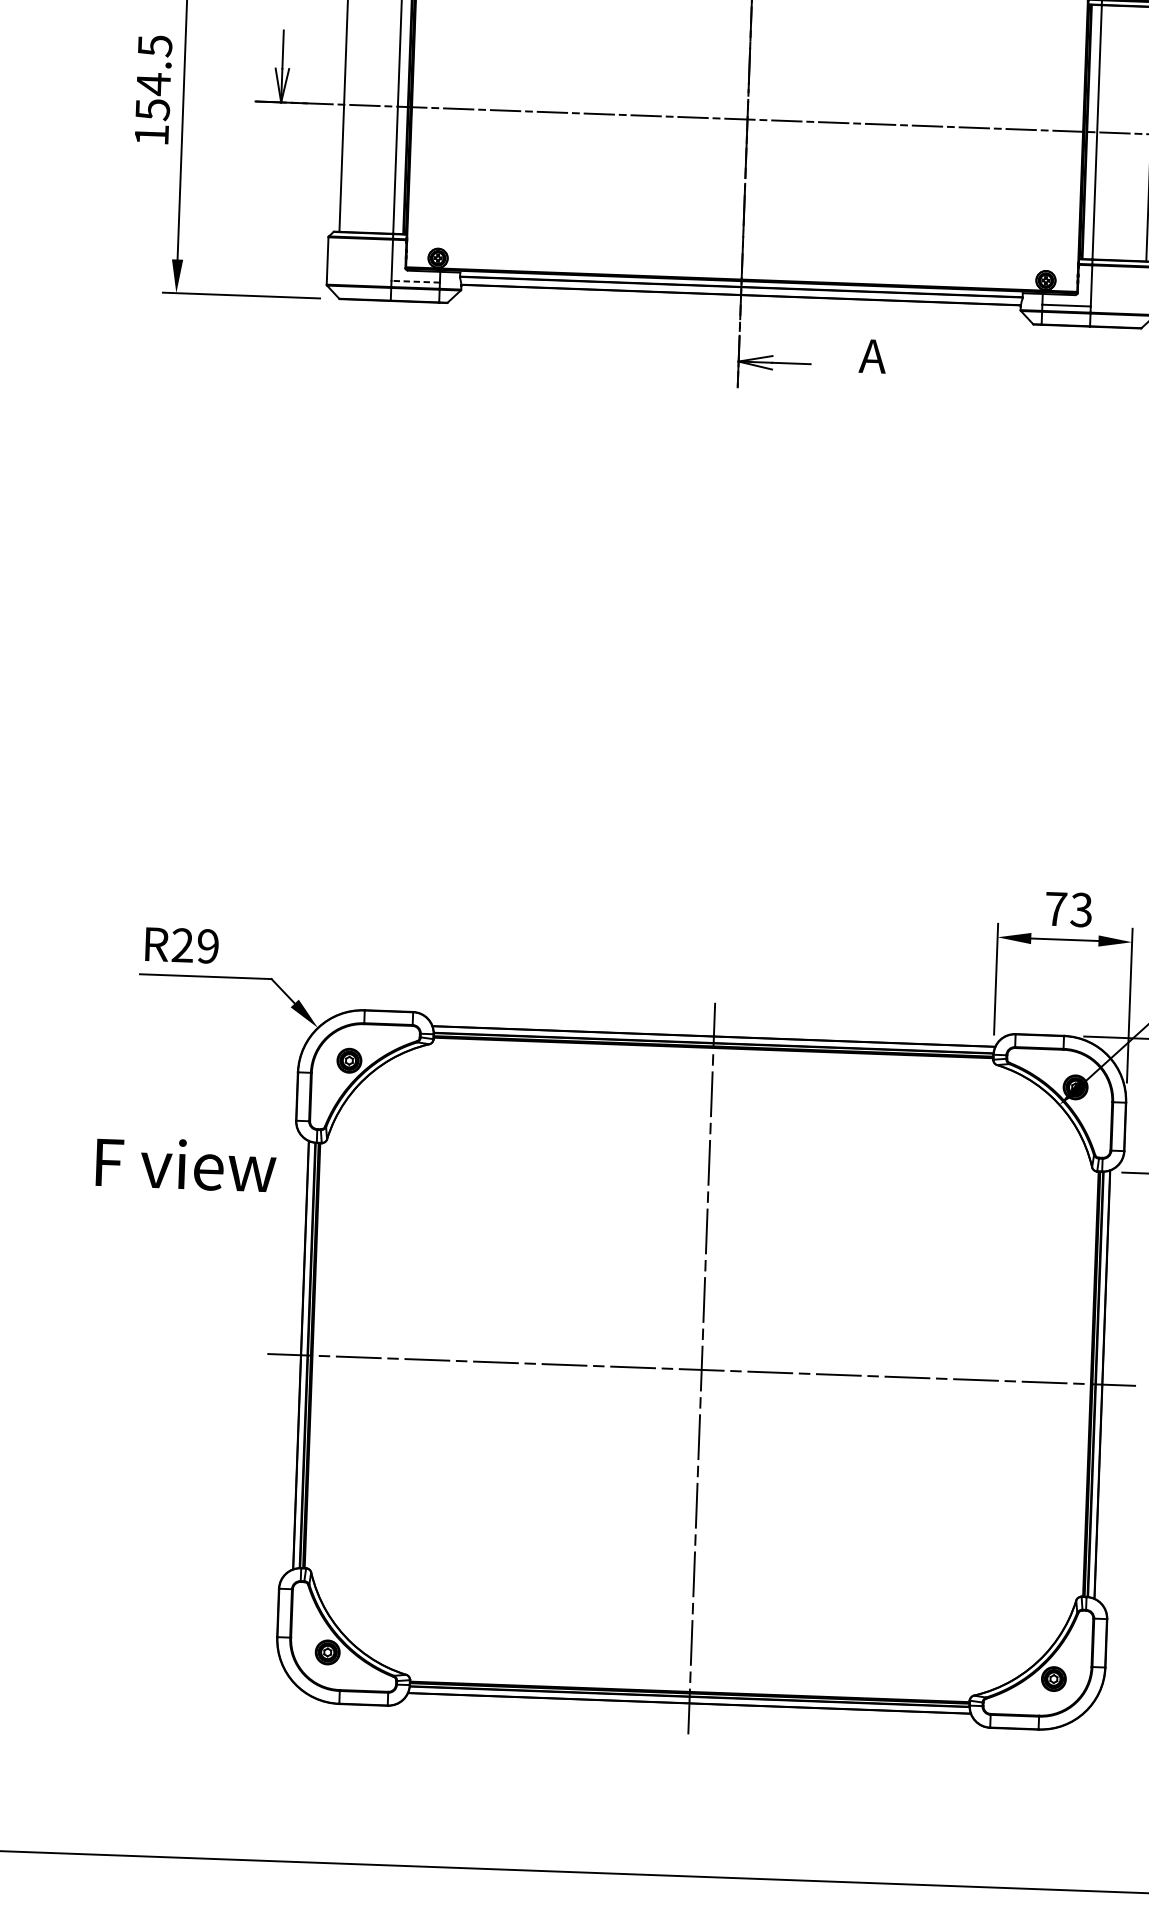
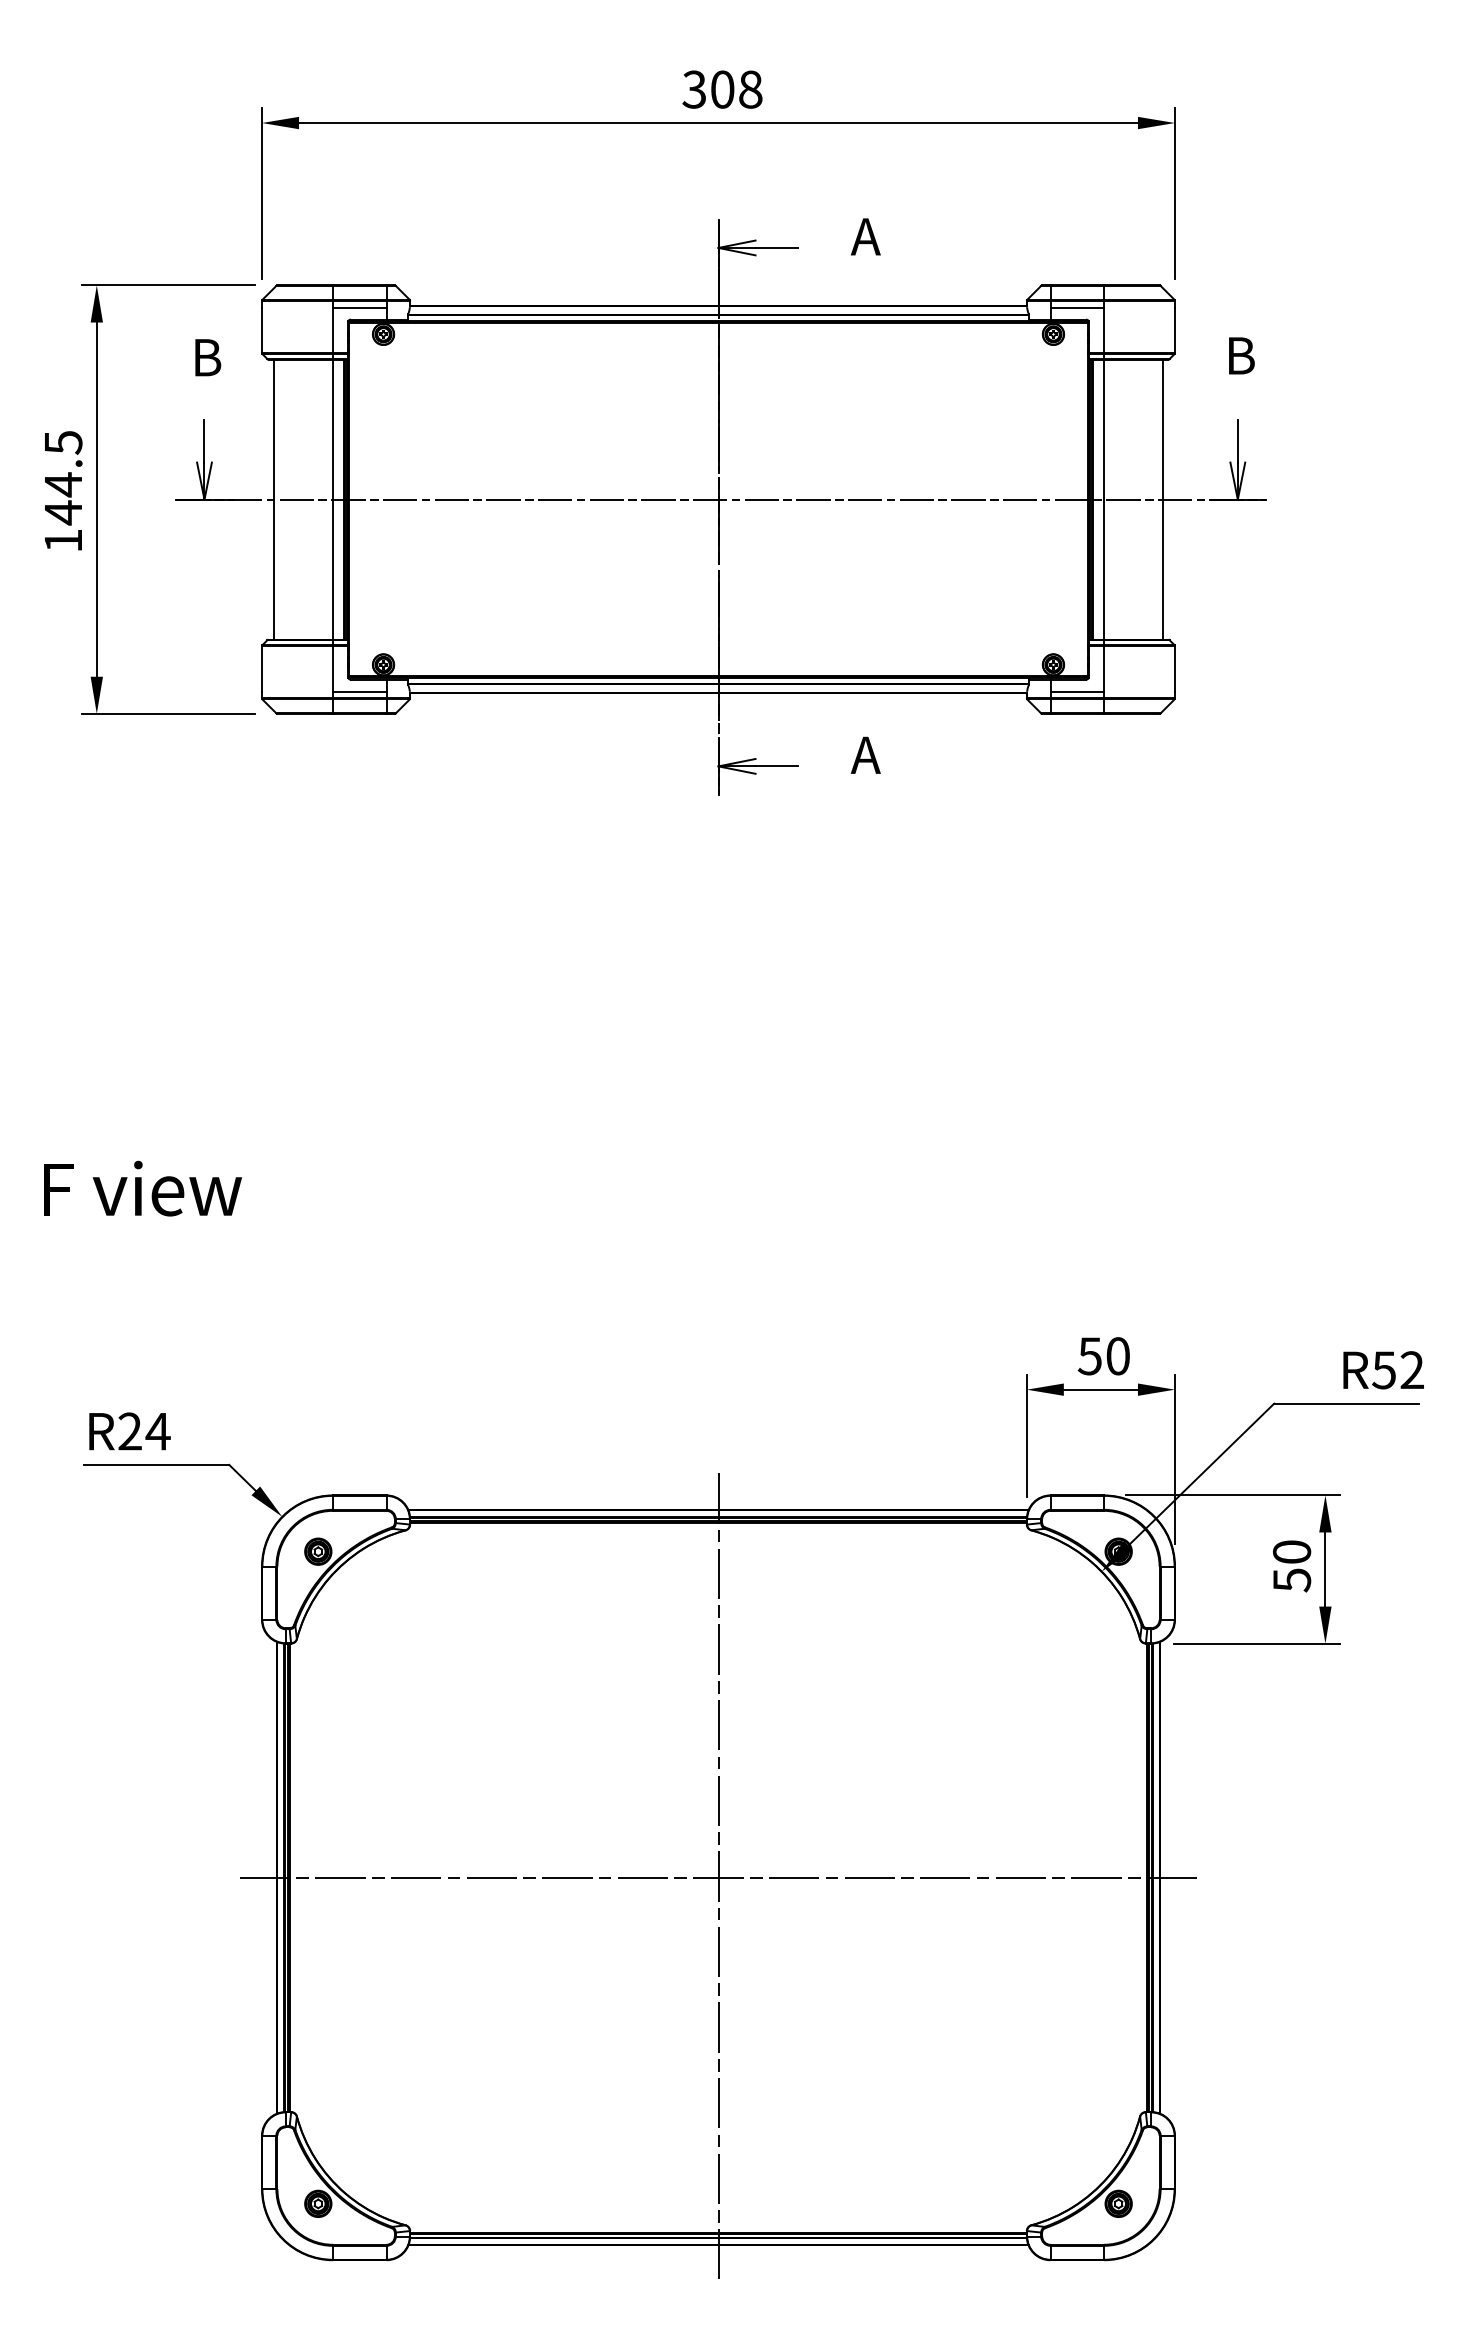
text: (152, 109) -> (63, 512), 154.5 -> 144.5
line: (415, 281) -> (359, 691), dashed -> solid
text: (1068, 909) -> (1103, 1356), 73 -> 50
text: (207, 946) -> (157, 1431), R29 -> R24
text: (185, 1164) -> (142, 1188), moved

